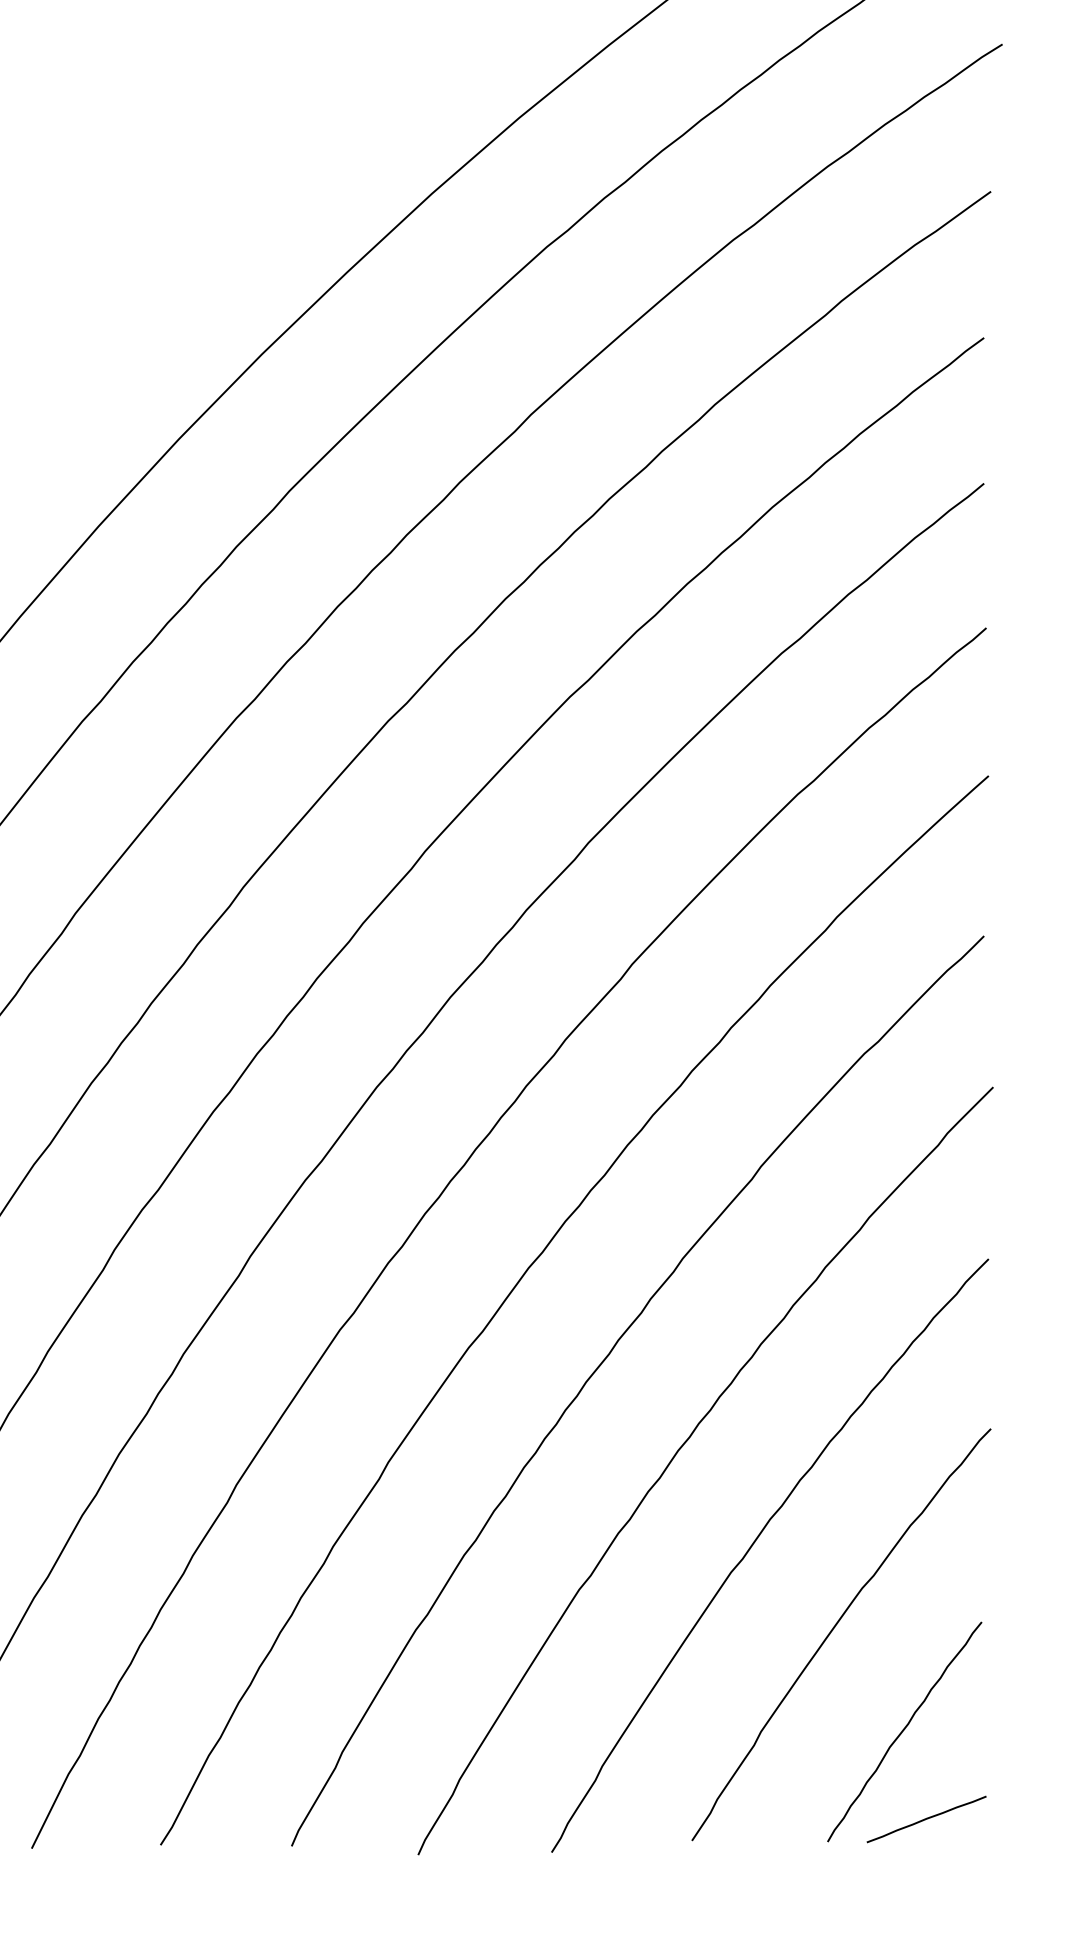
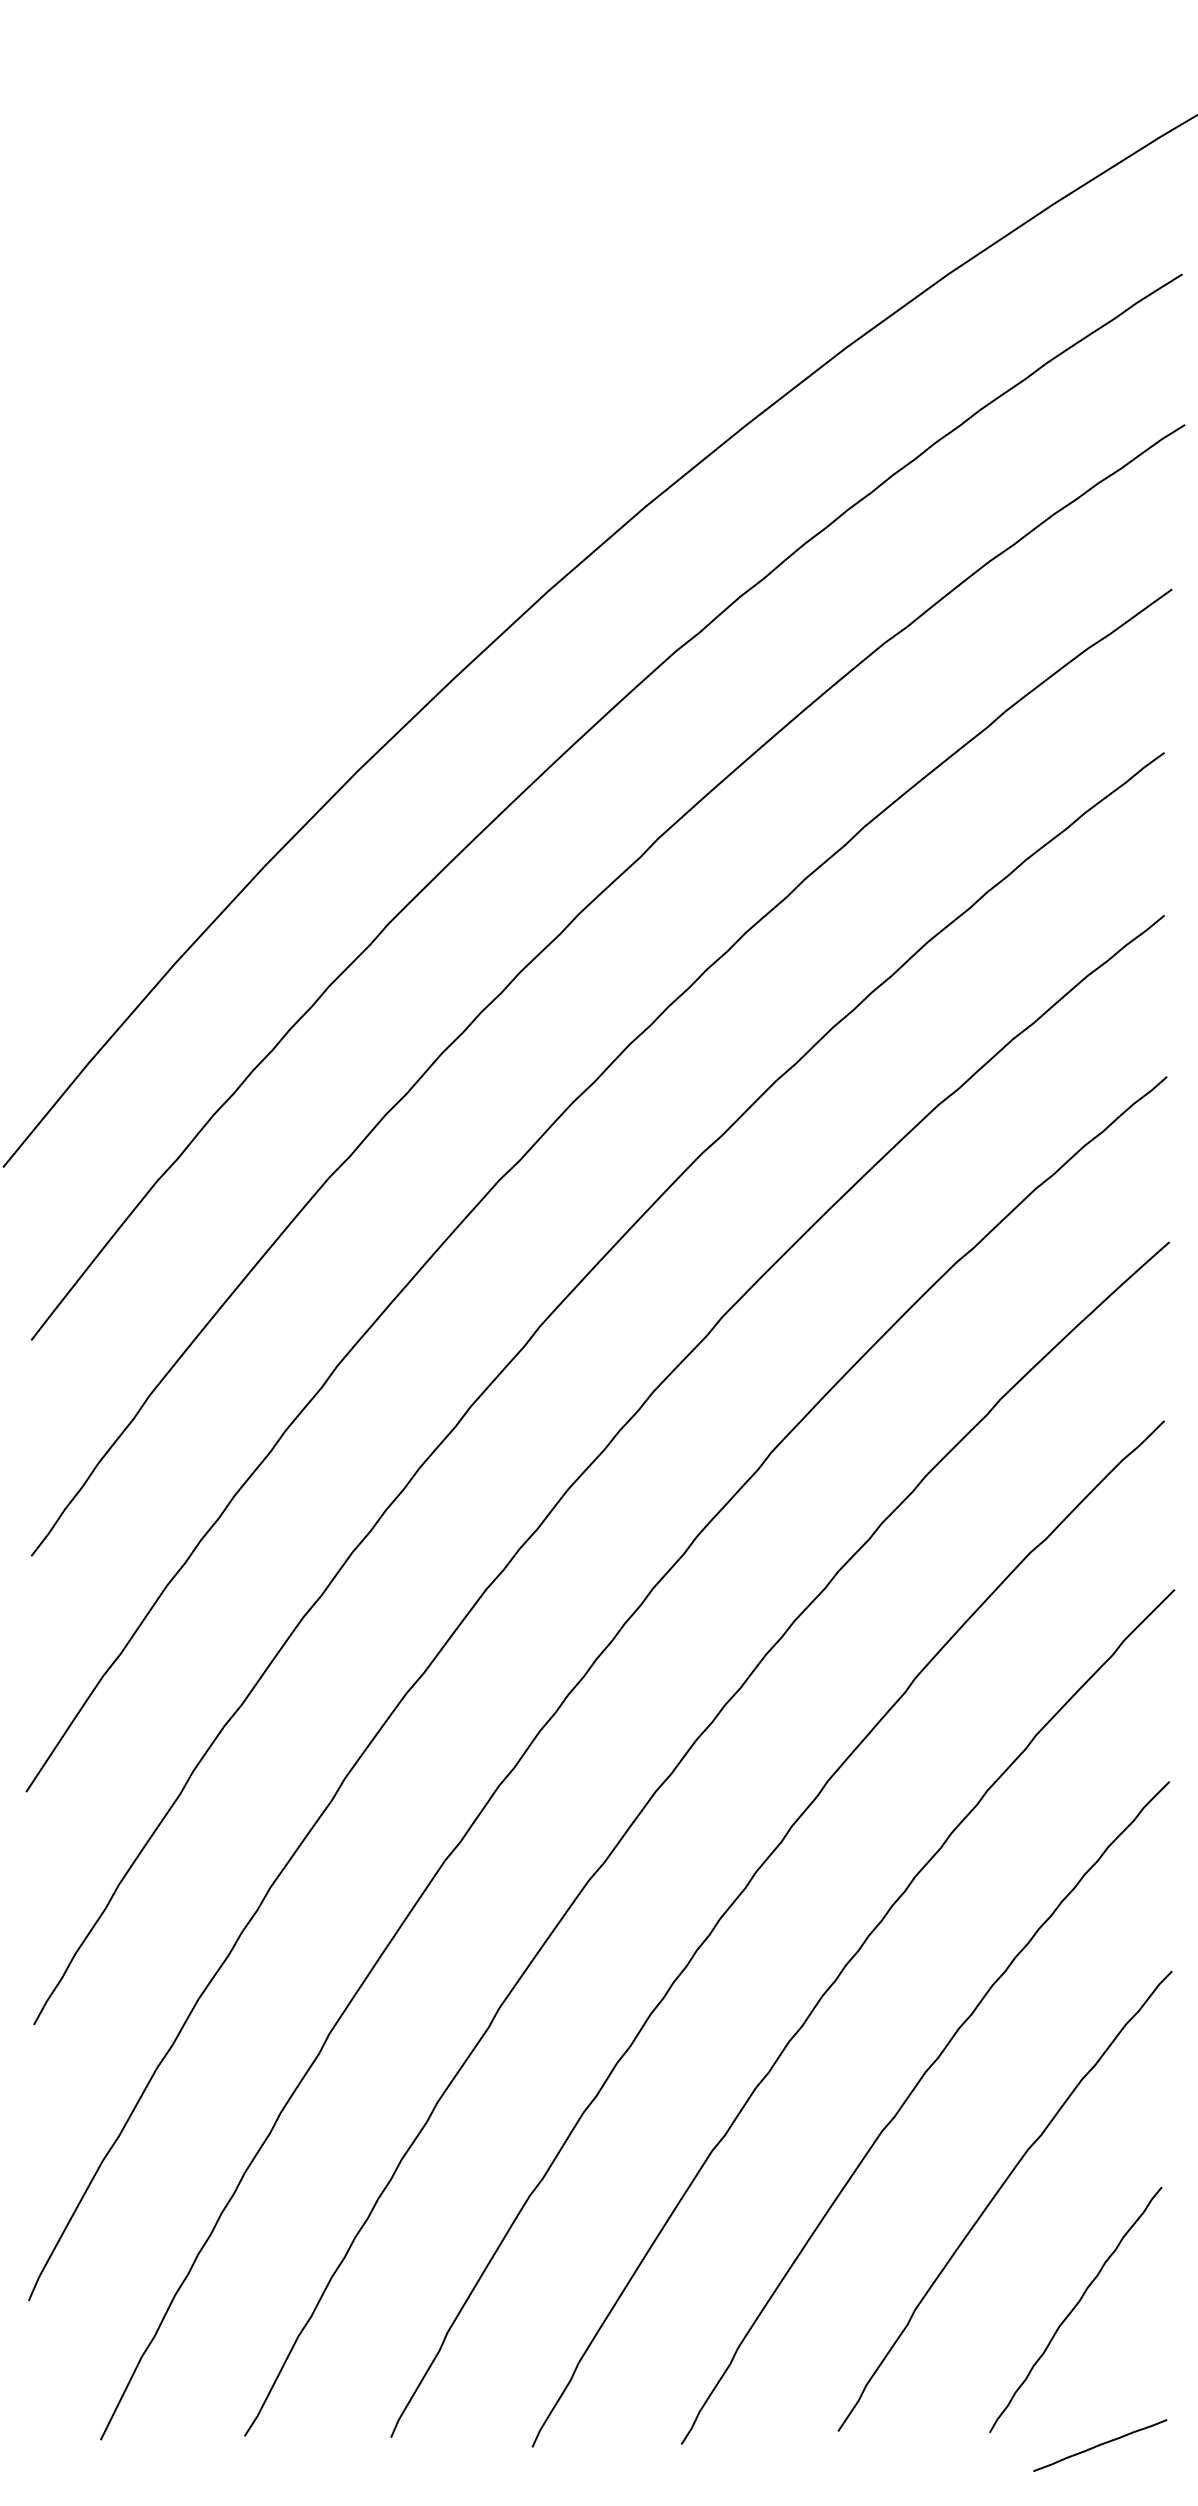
line: (926, 1819) -> (1100, 2445), moved

